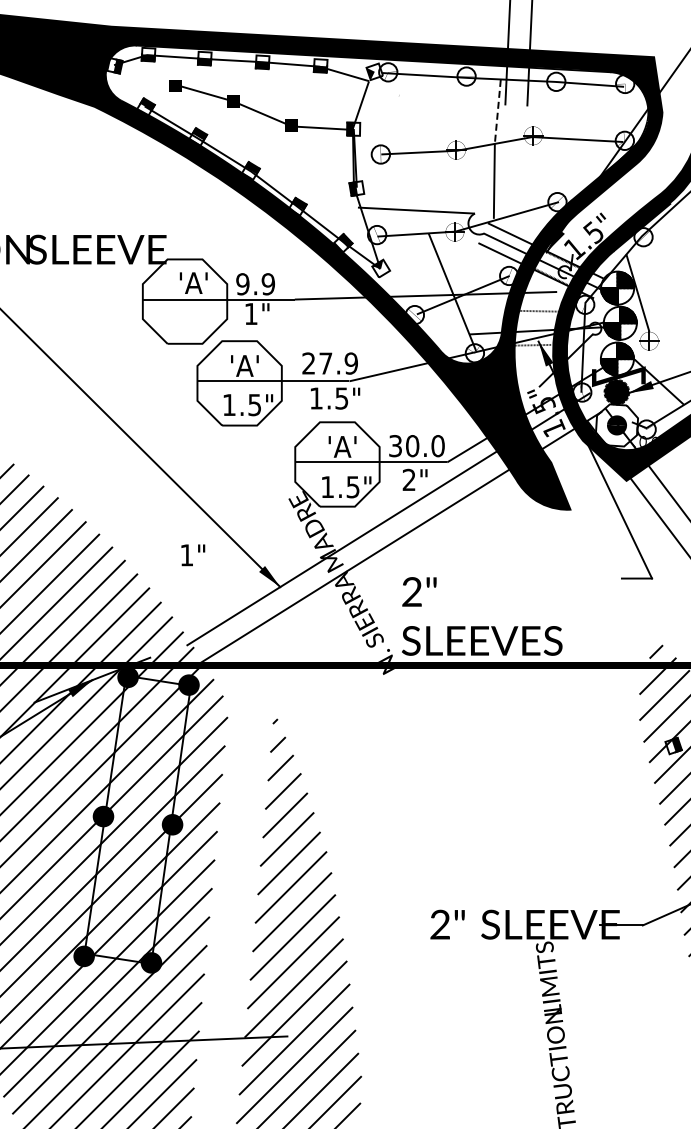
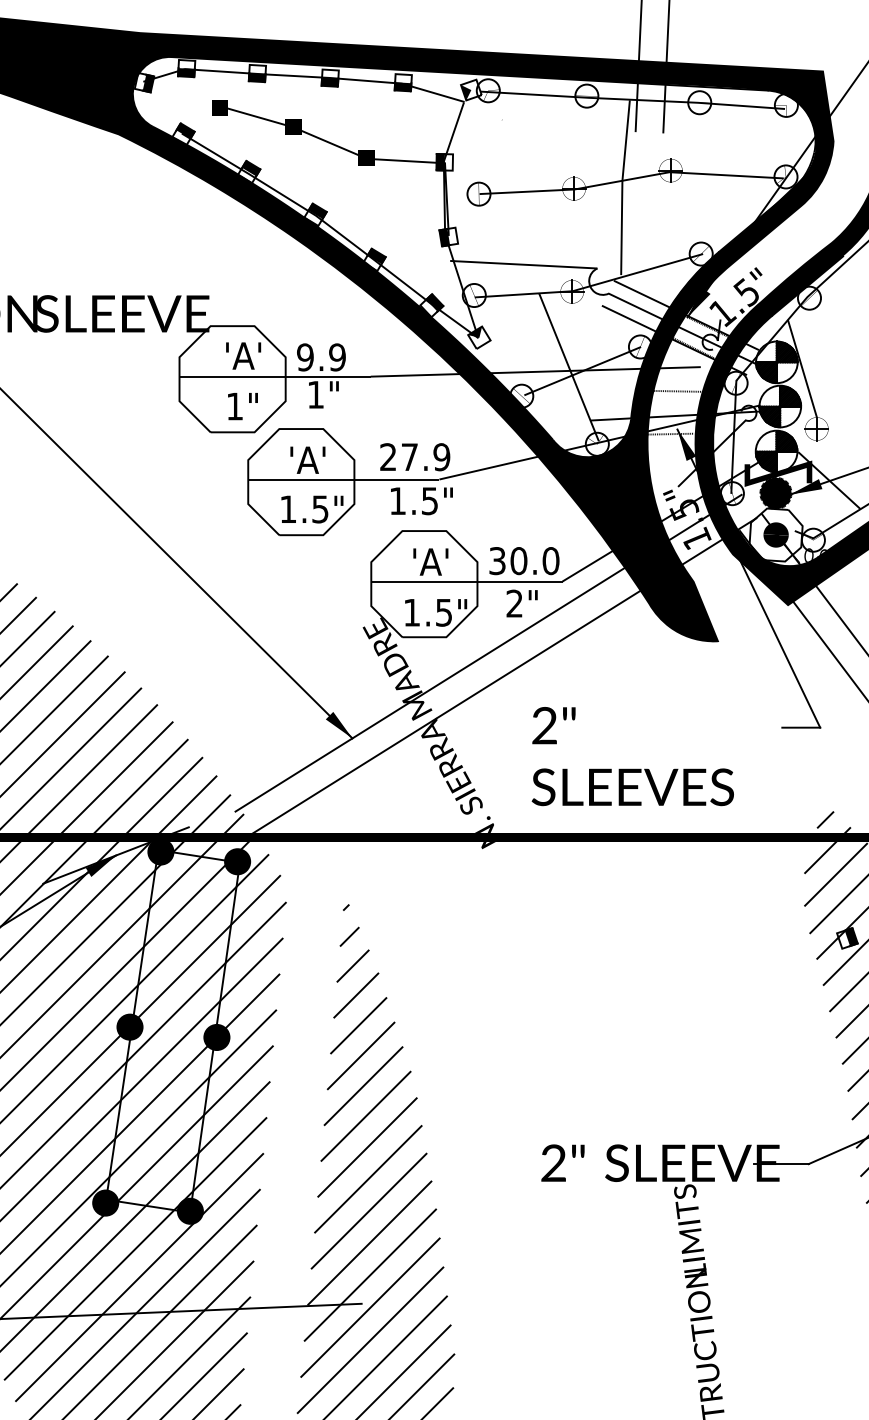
line: (497, 112) -> (625, 141), dashed -> solid
text: (193, 555) -> (243, 406), moved
text: (482, 616) -> (633, 756), moved

